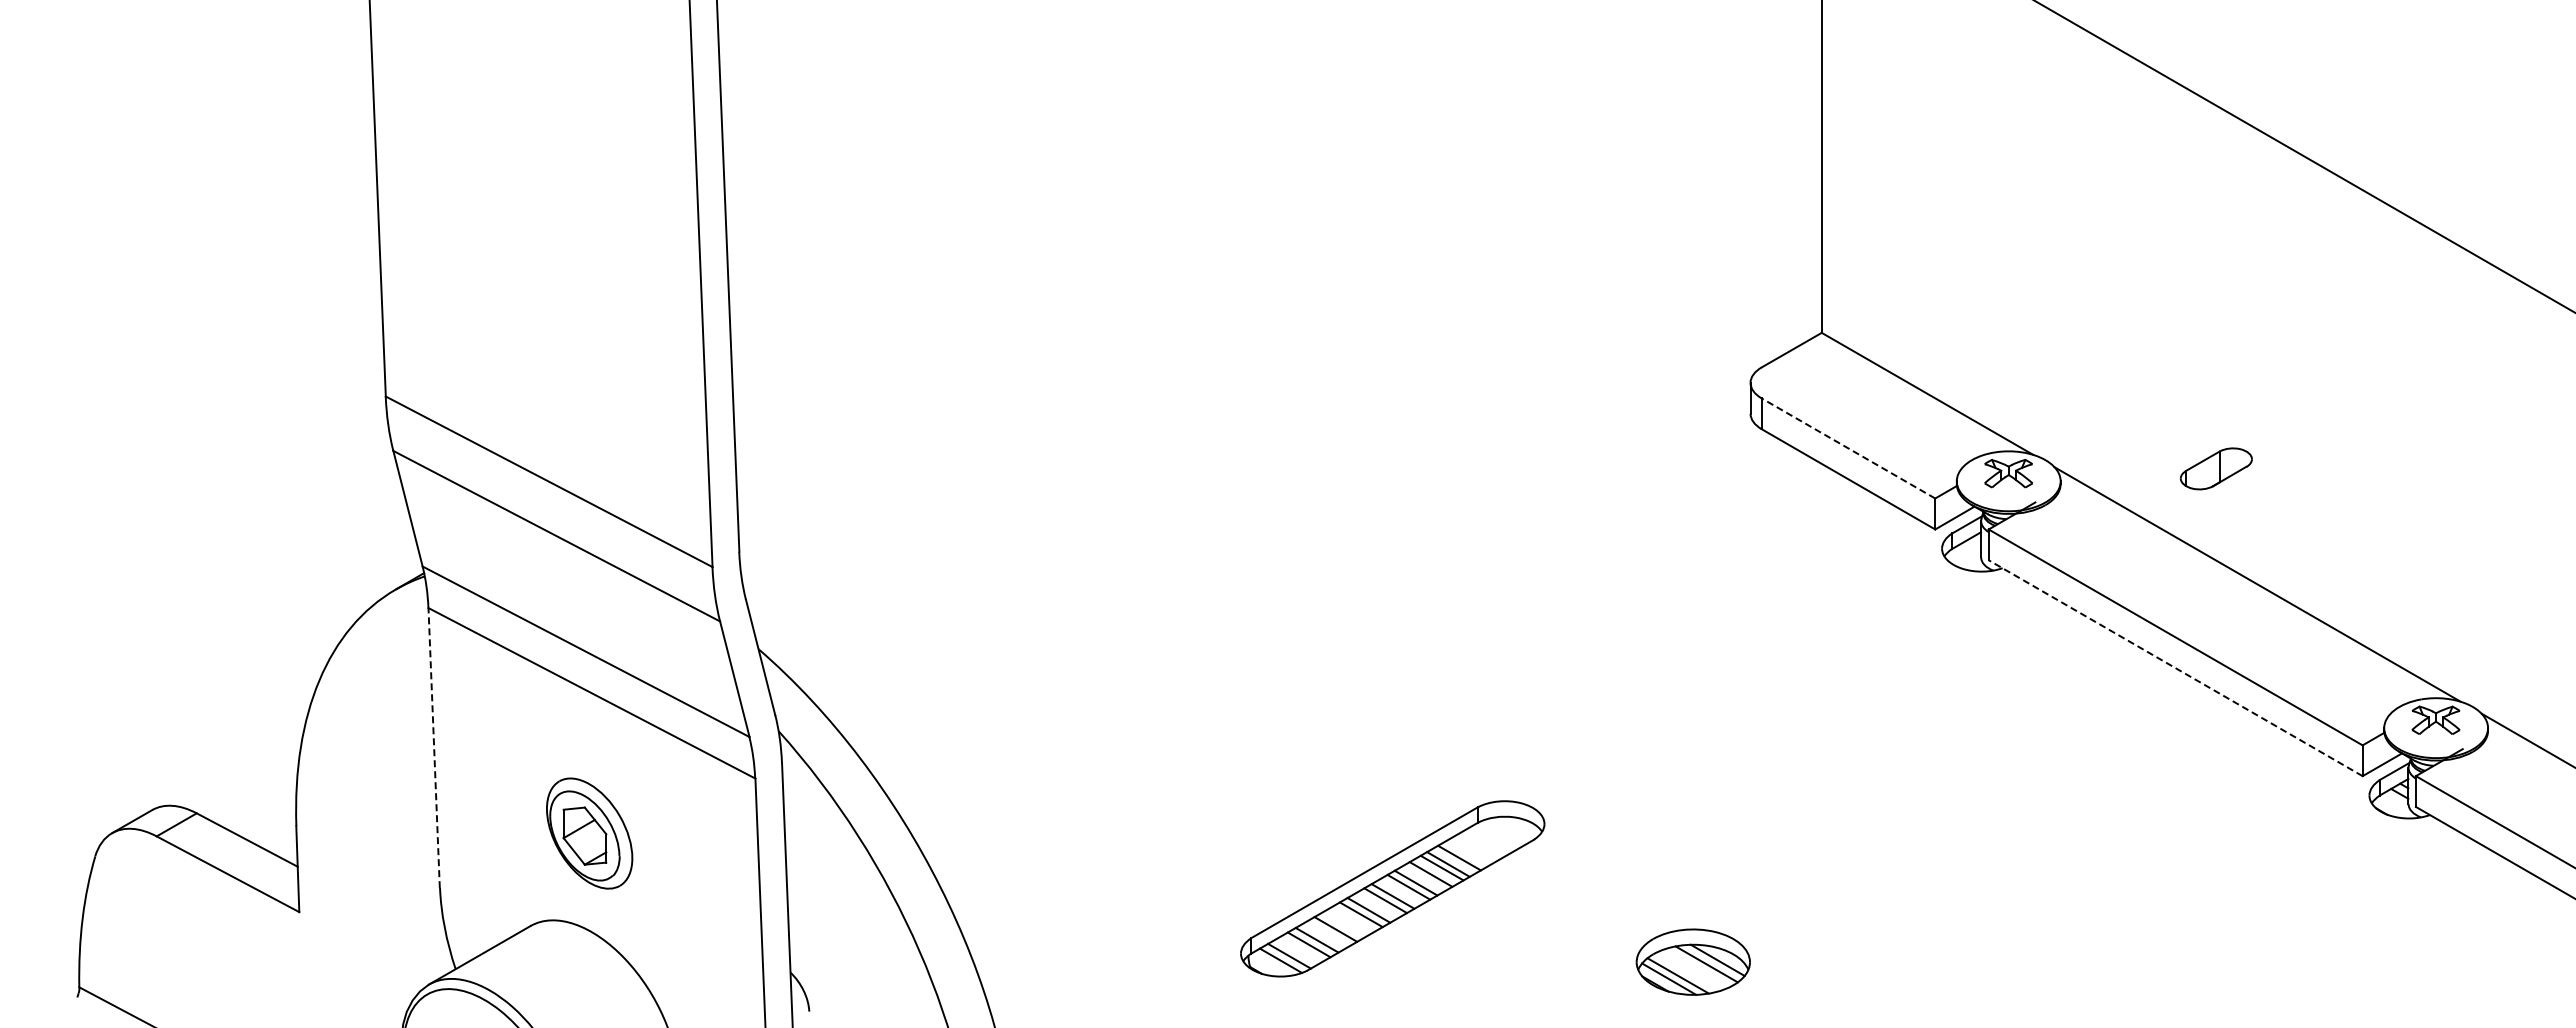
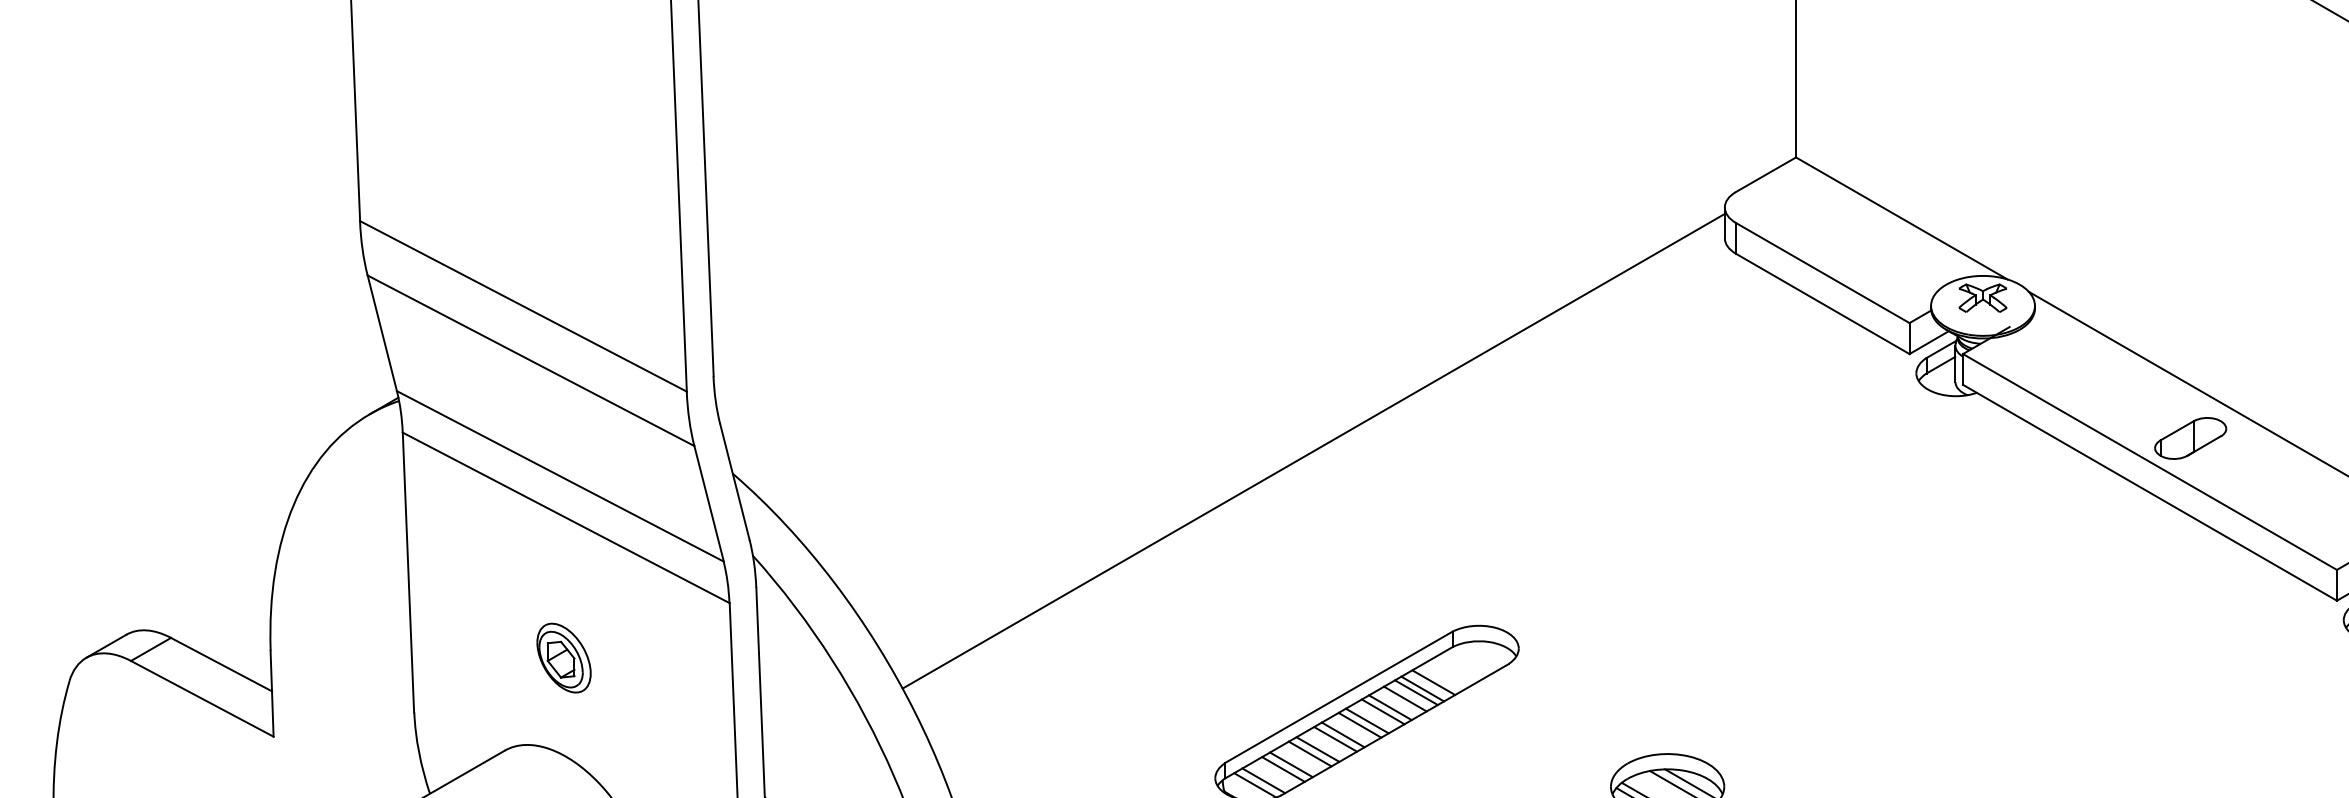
line: (1848, 448) -> (1822, 273), dashed -> solid
part: (2215, 468) -> (2189, 438), moved
line: (1339, 626) -> (1313, 451), added
line: (2175, 668) -> (2149, 493), dashed -> solid
line: (434, 747) -> (408, 572), dashed -> solid
part: (589, 833) -> (563, 658), size x0.62
line: (1343, 924) -> (1317, 749), added

